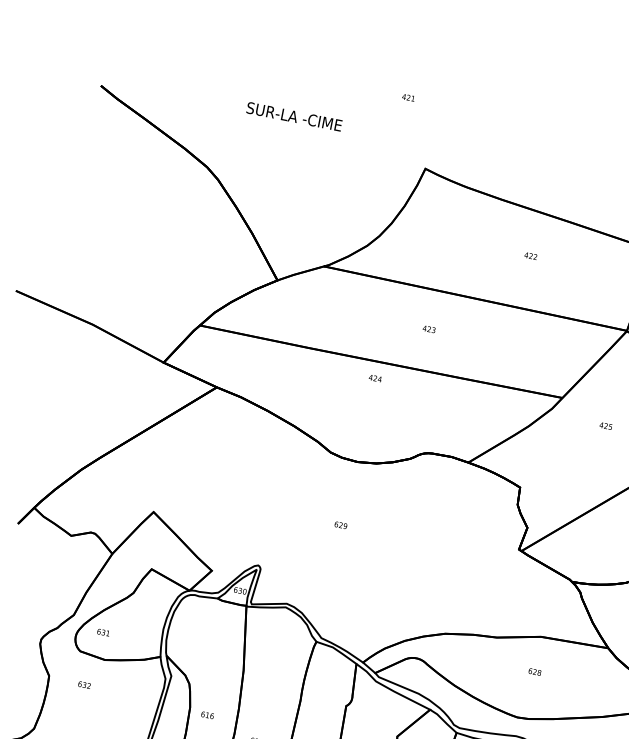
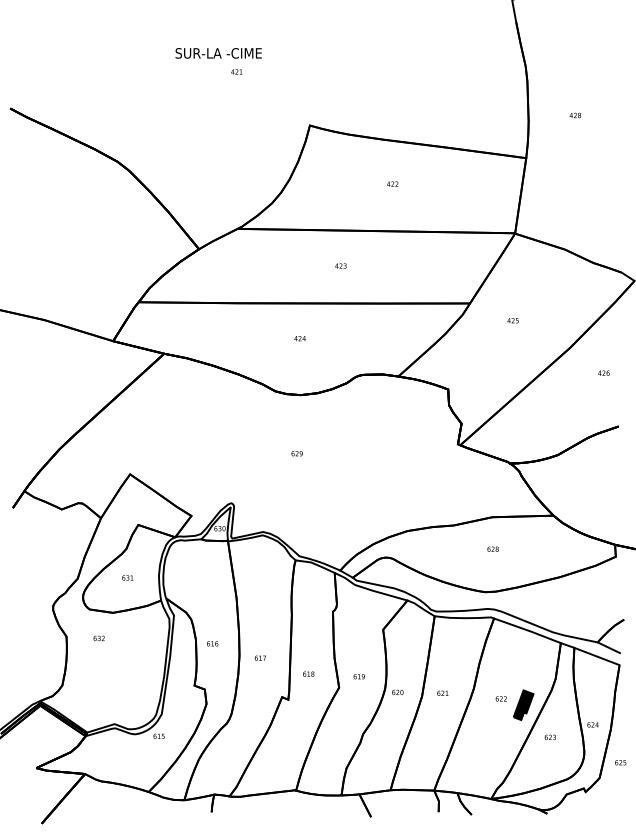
text: (408, 97) -> (236, 71), moved
text: (294, 116) -> (218, 53), moved
text: (530, 255) -> (392, 183), moved
text: (374, 378) -> (299, 338), moved
text: (103, 631) -> (127, 577), moved

